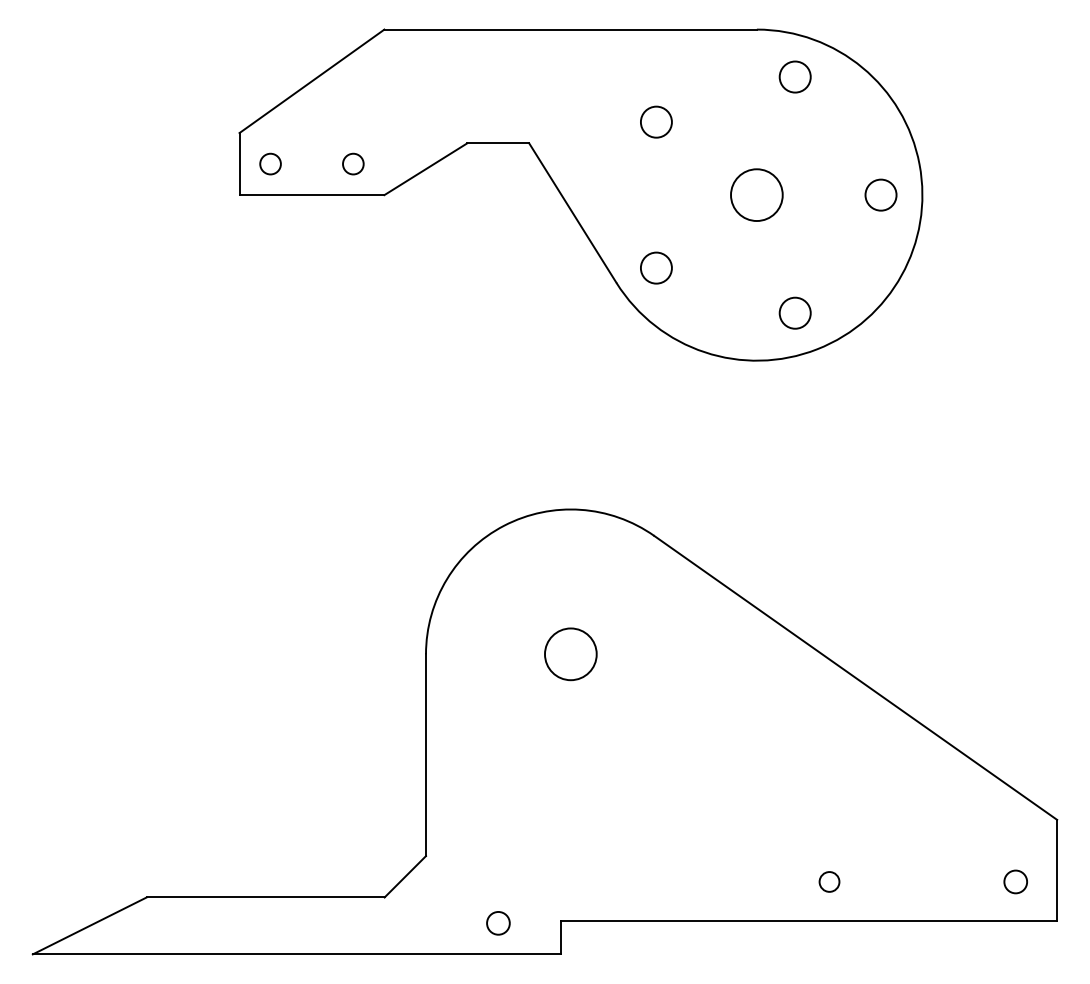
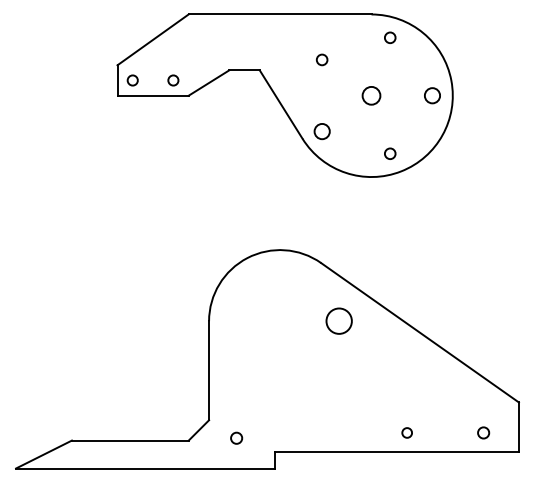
circle: (793, 76) -> (389, 37), size x0.7
circle: (654, 121) -> (321, 59), size x0.7
circle: (756, 194) -> (371, 95), size x0.7
circle: (793, 312) -> (389, 153), size x0.7
circle: (569, 652) -> (338, 320), moved
circle: (1015, 881) -> (483, 432), moved
circle: (498, 921) -> (236, 437), moved

